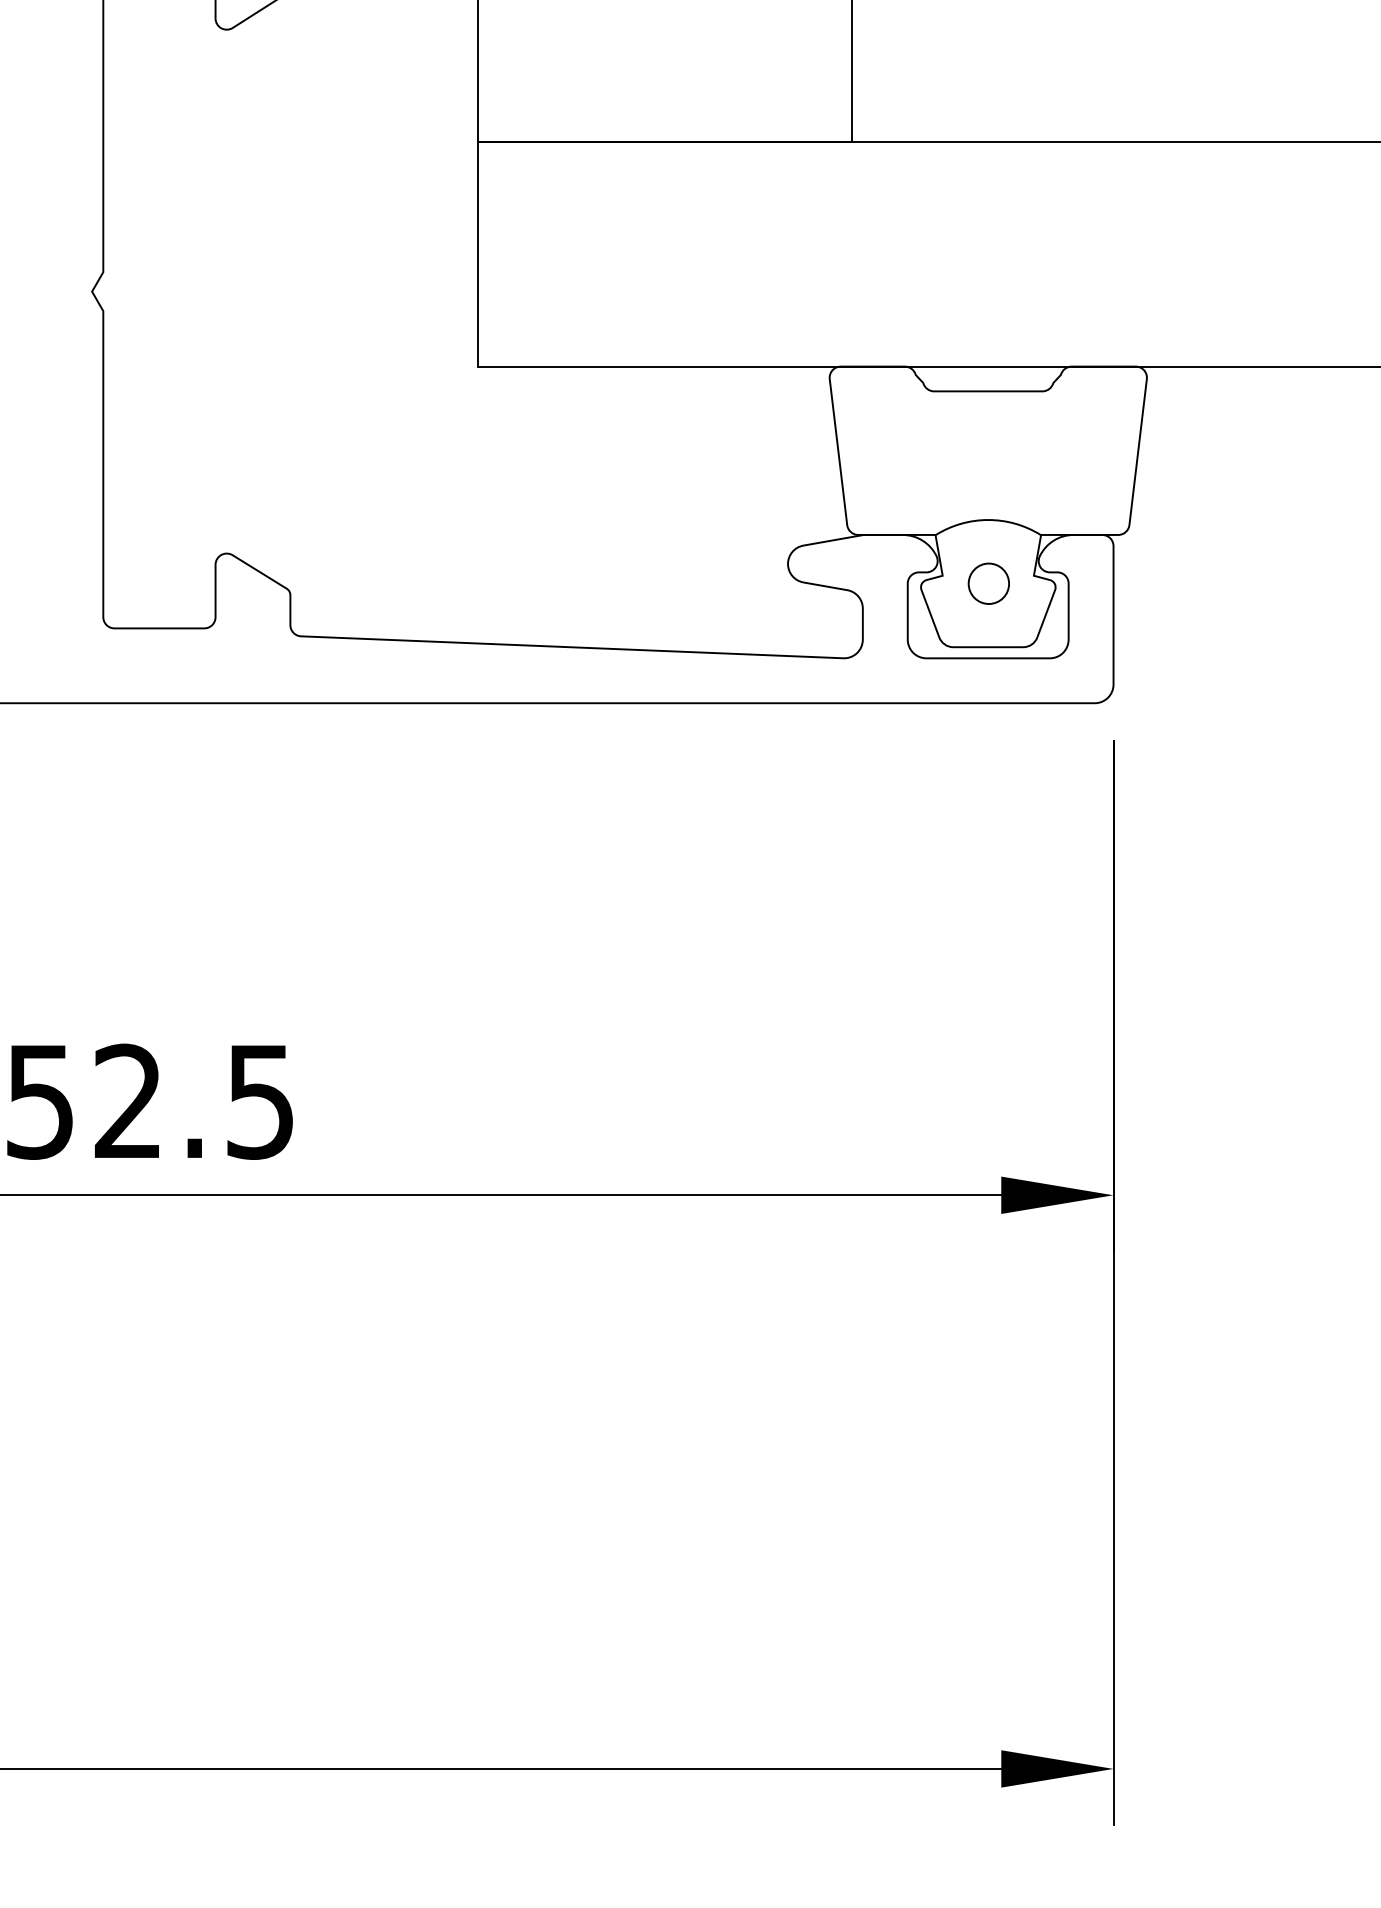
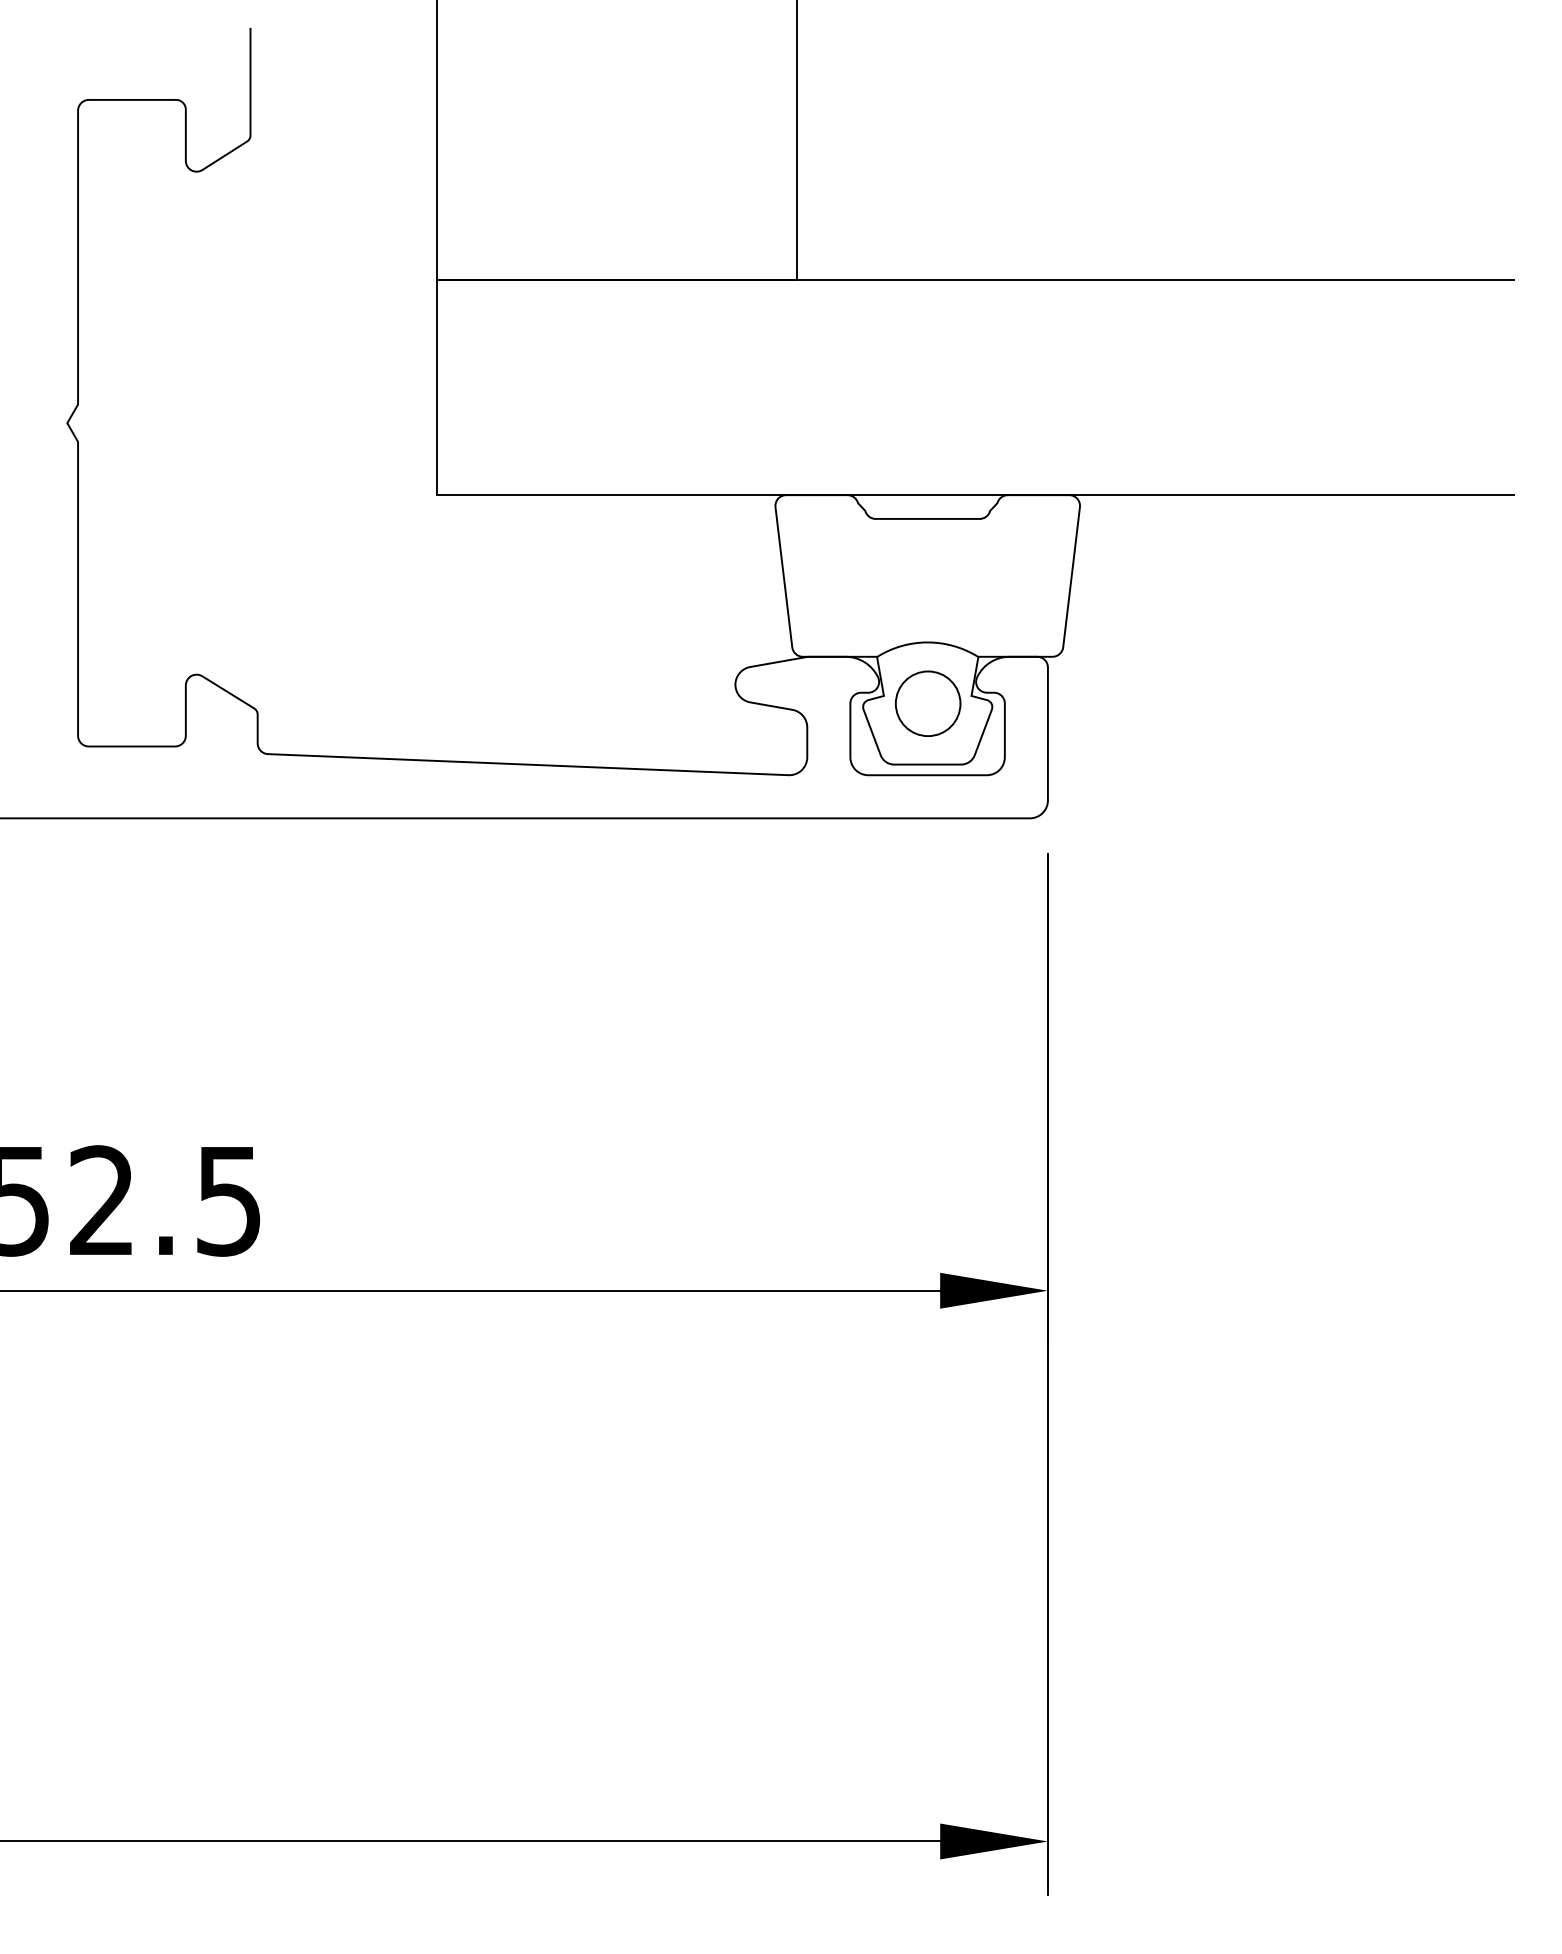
circle: (989, 583) -> (928, 703), size x1.67

